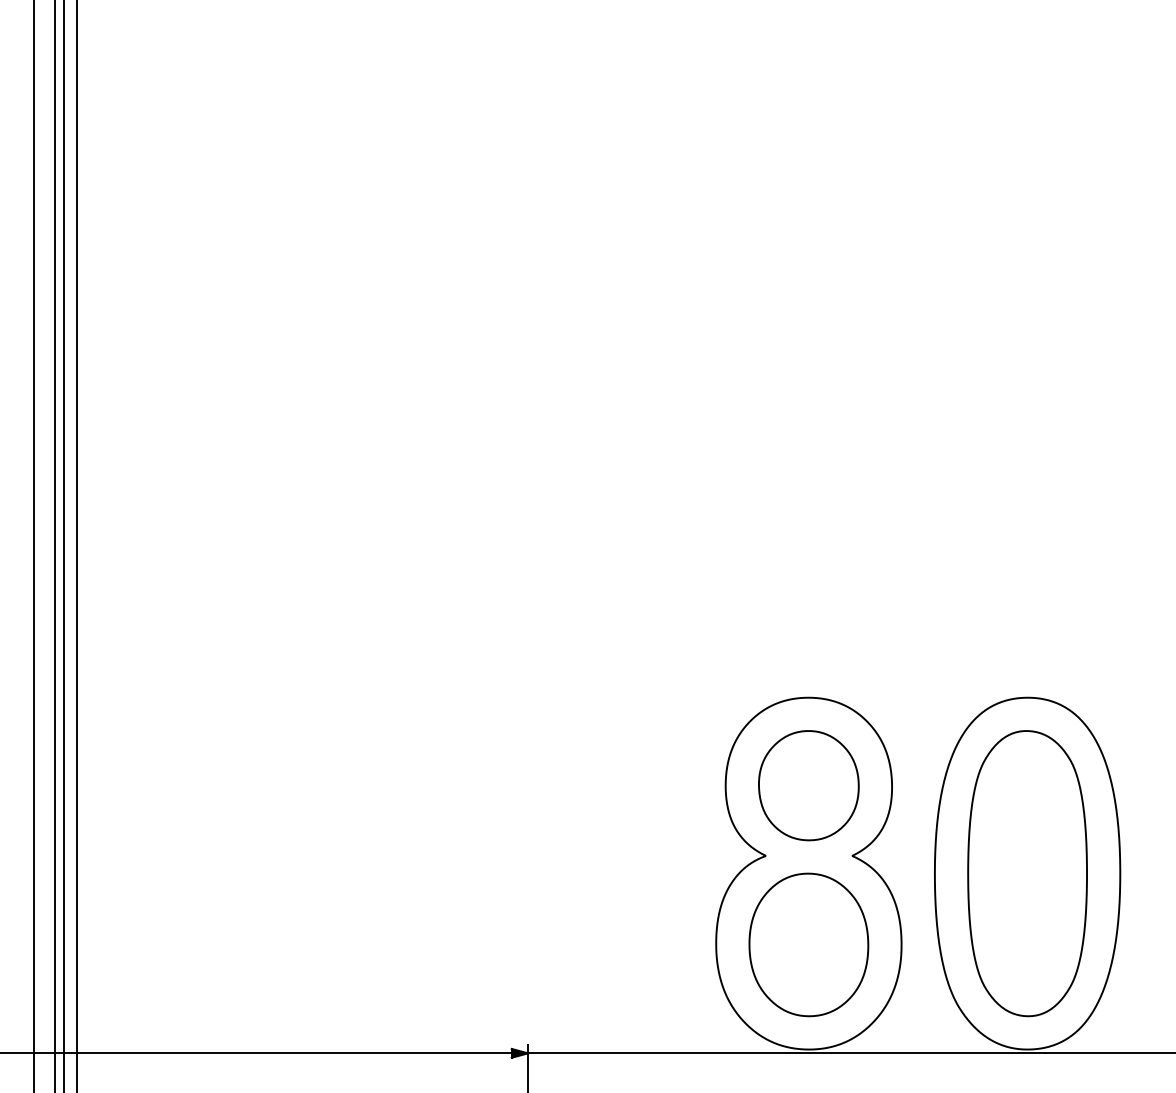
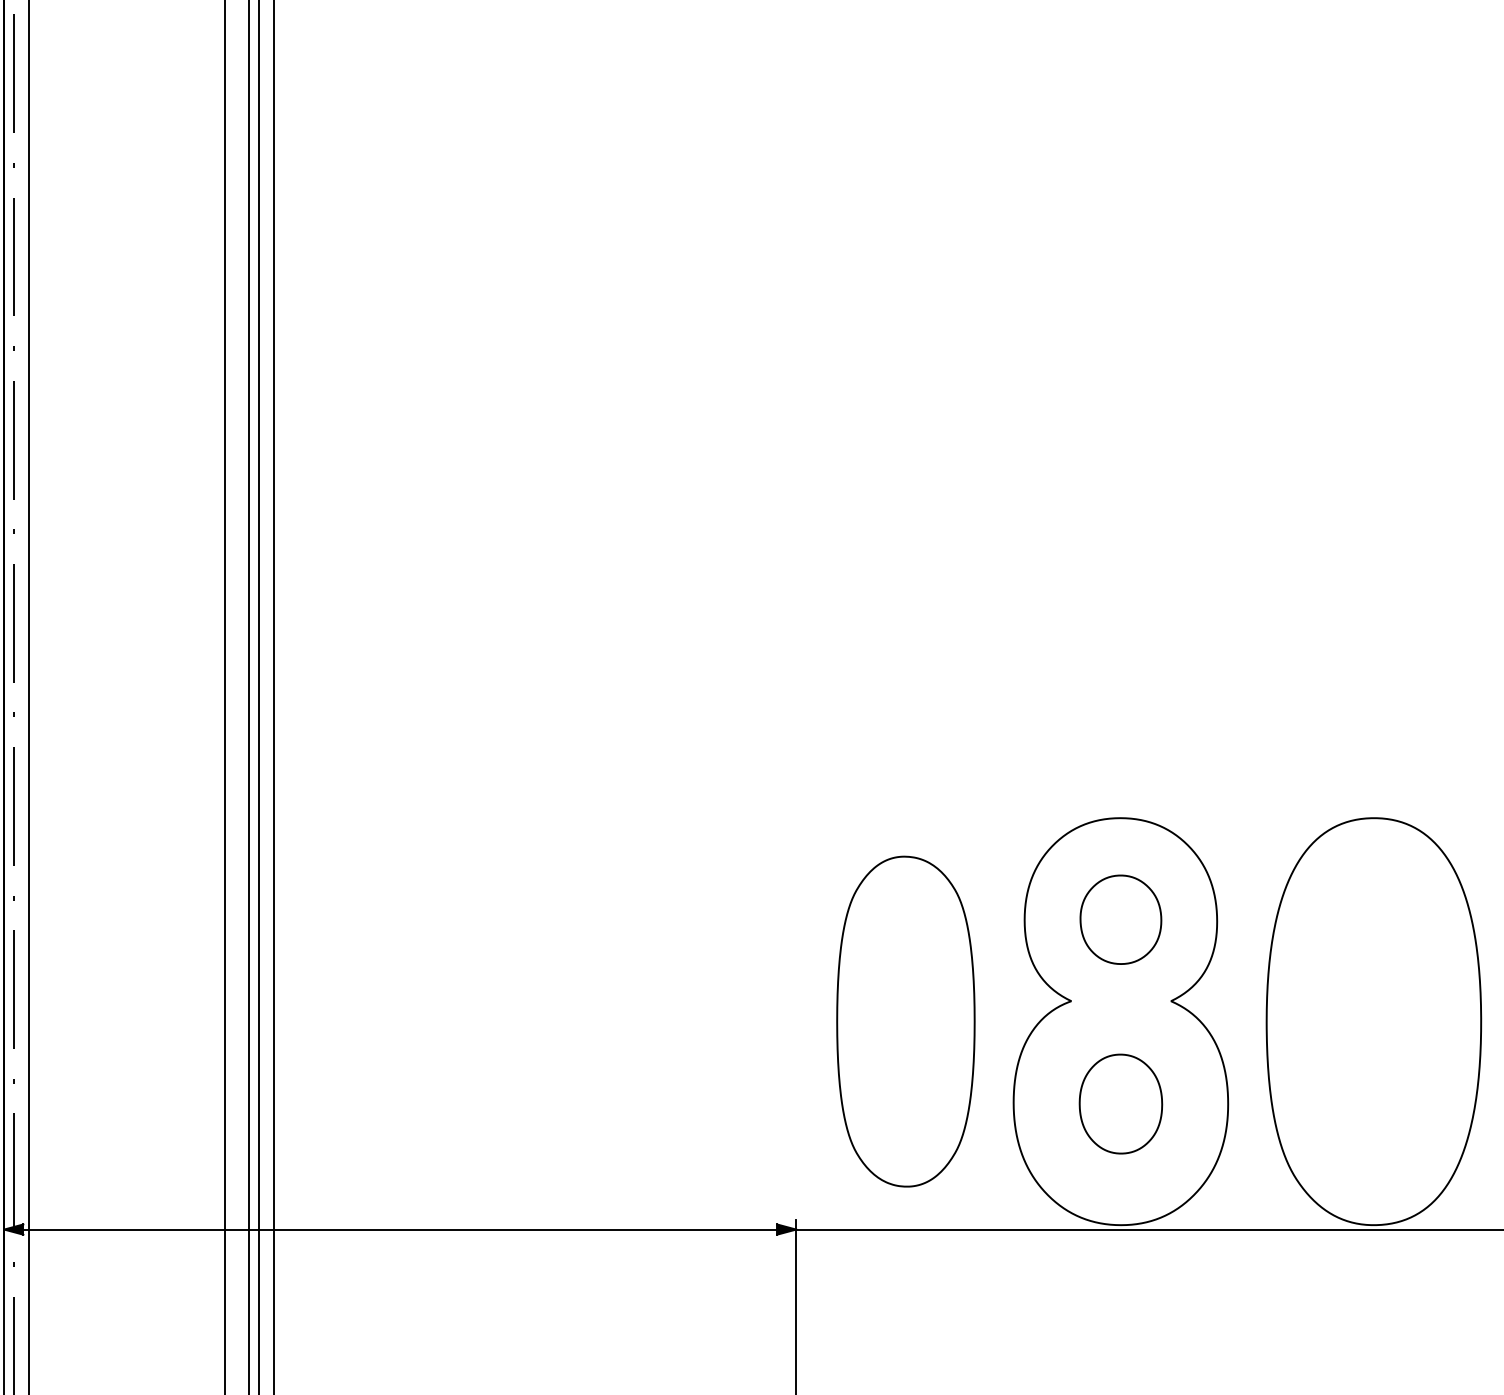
part: (808, 785) -> (1120, 919), size x0.7
part: (1027, 873) -> (905, 1021), moved
part: (808, 944) -> (1120, 1103), size x0.6

